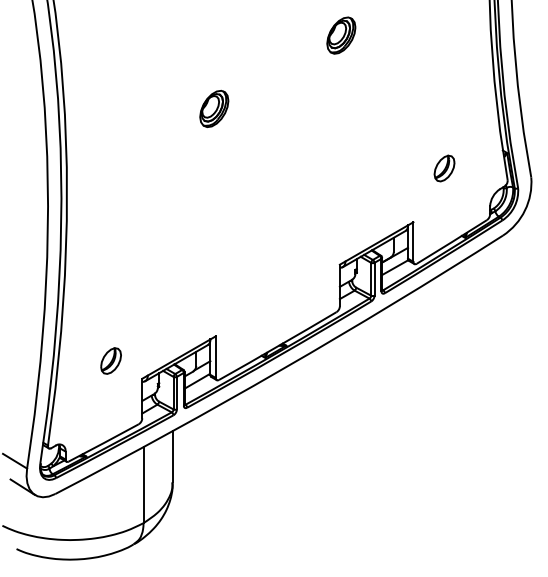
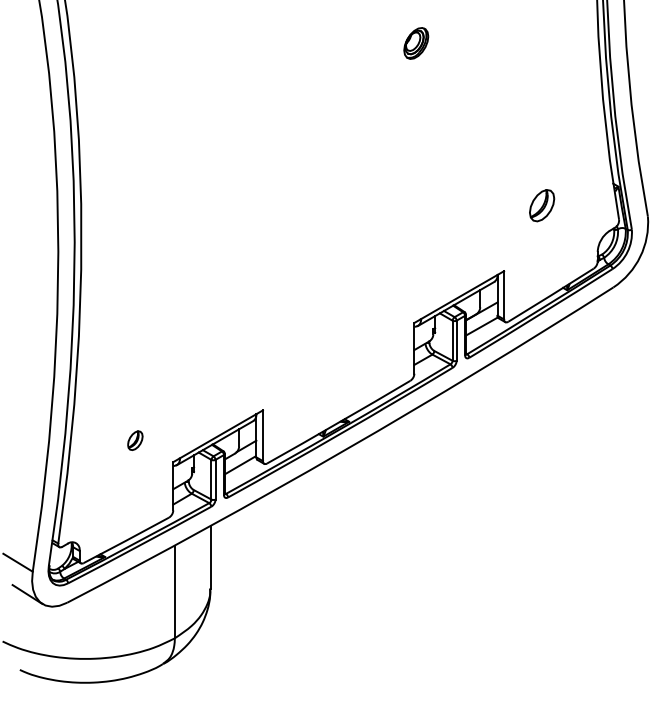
part: (341, 35) -> (416, 43), size x0.7
part: (214, 108) -> (261, 132), removed
part: (111, 361) -> (135, 440), size x0.6

